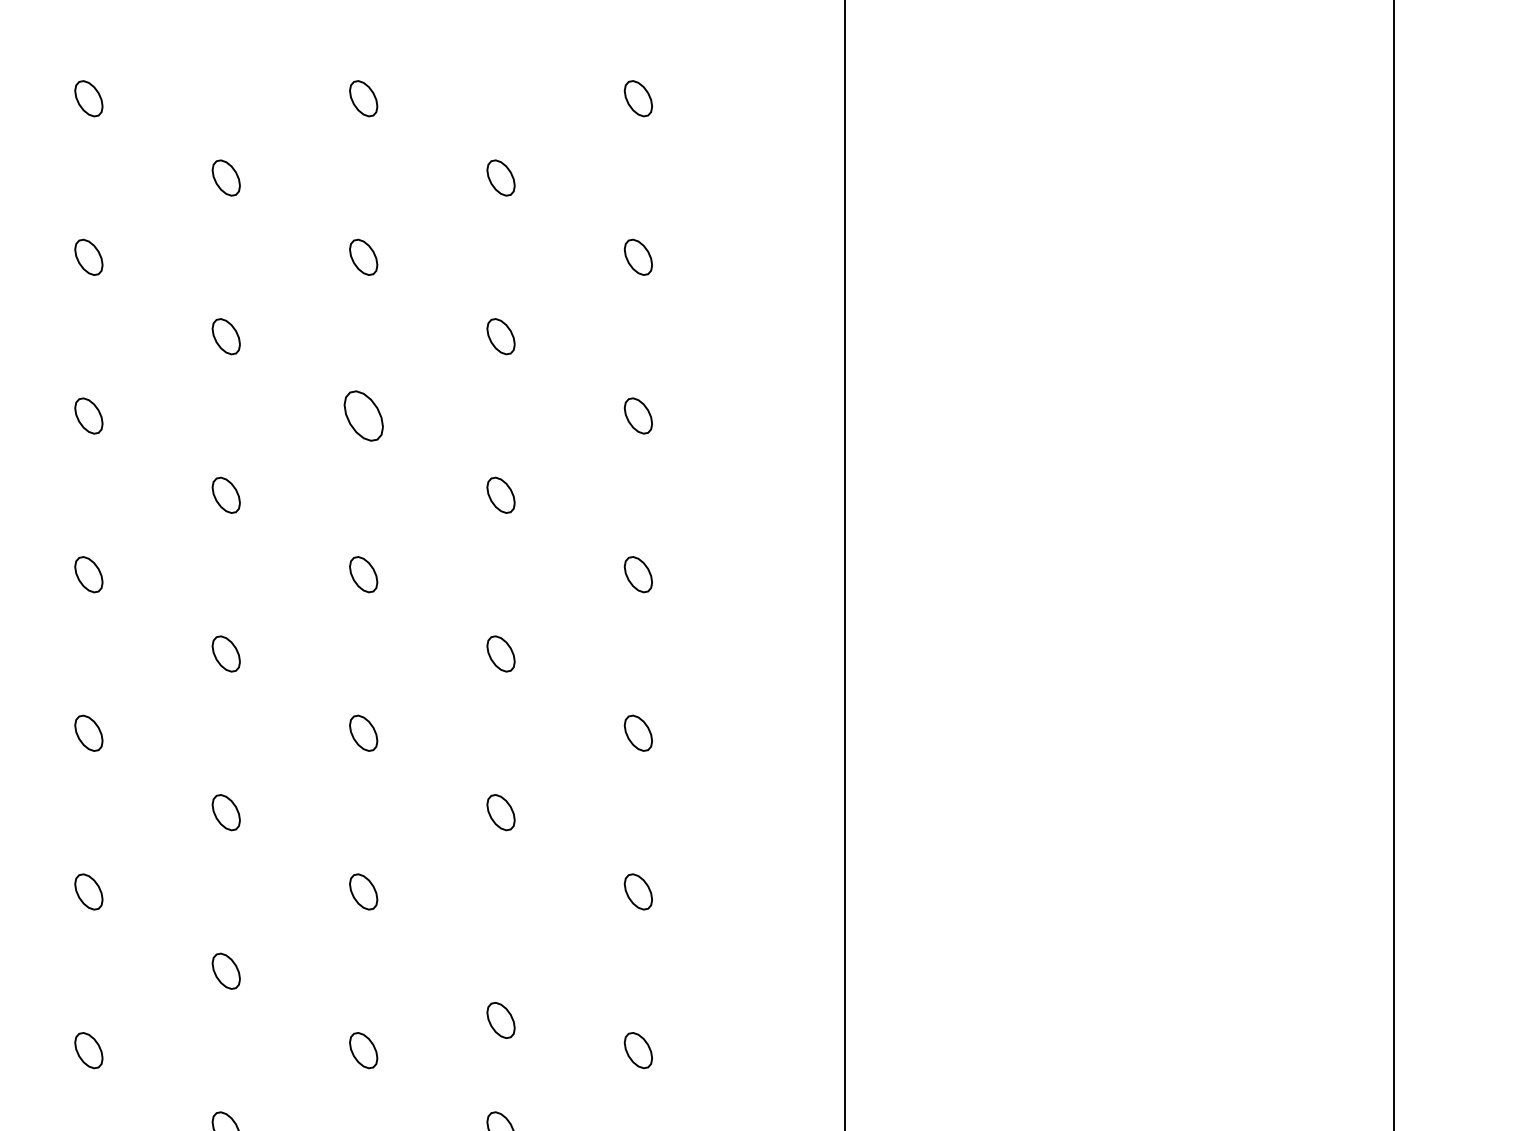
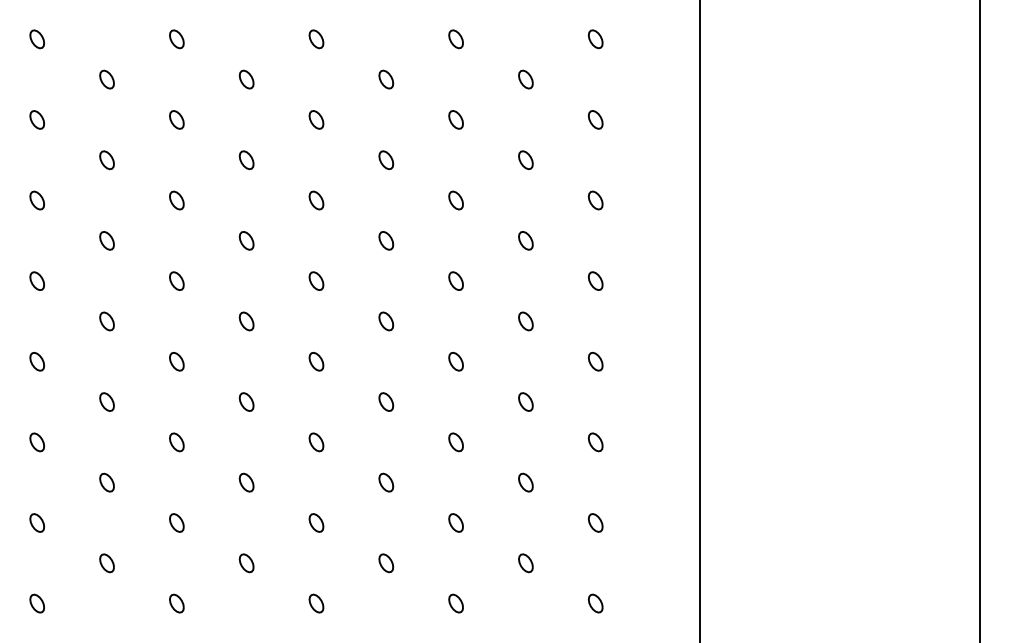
part: (362, 415) -> (455, 200), size x0.71
part: (500, 1020) -> (525, 482), moved

